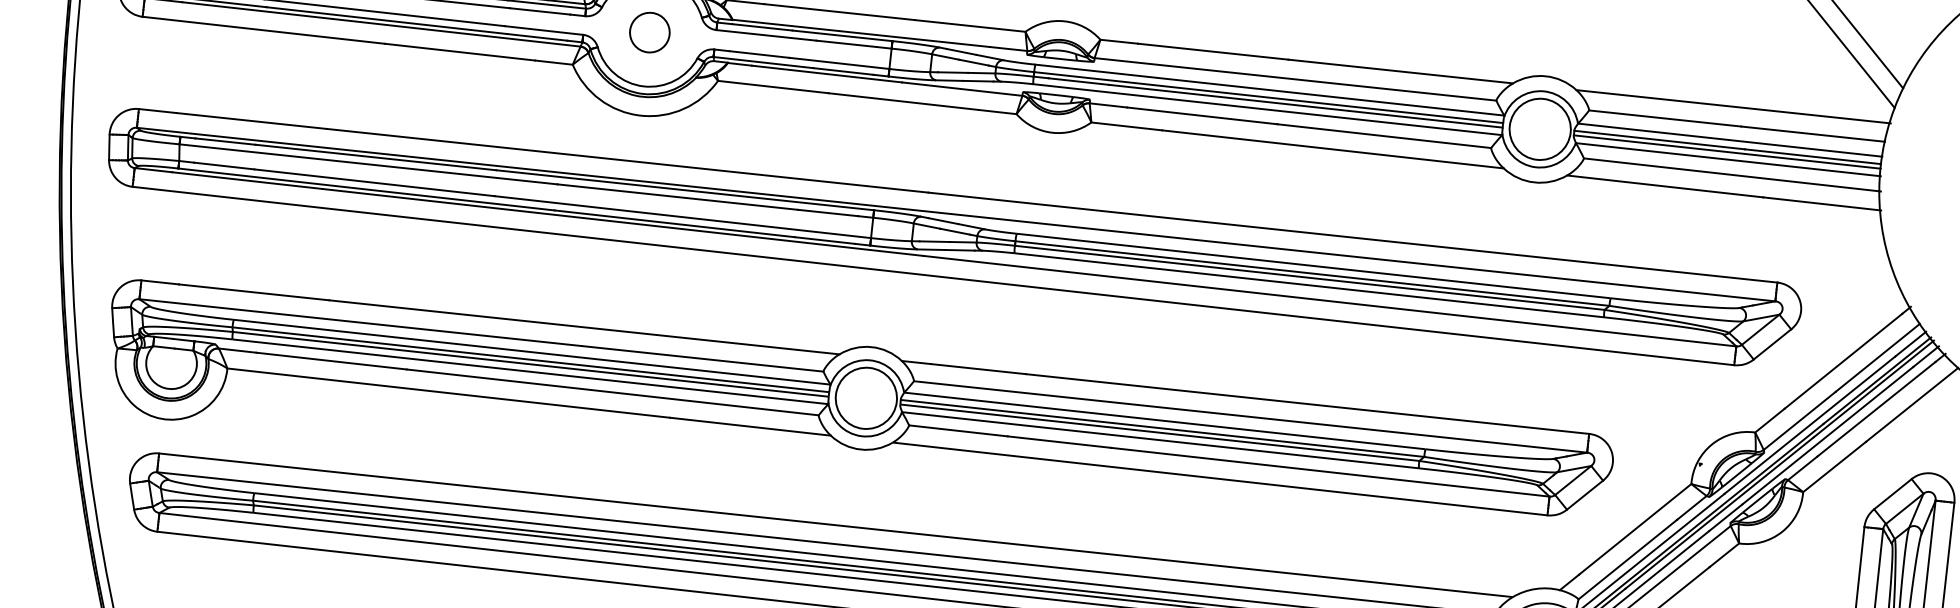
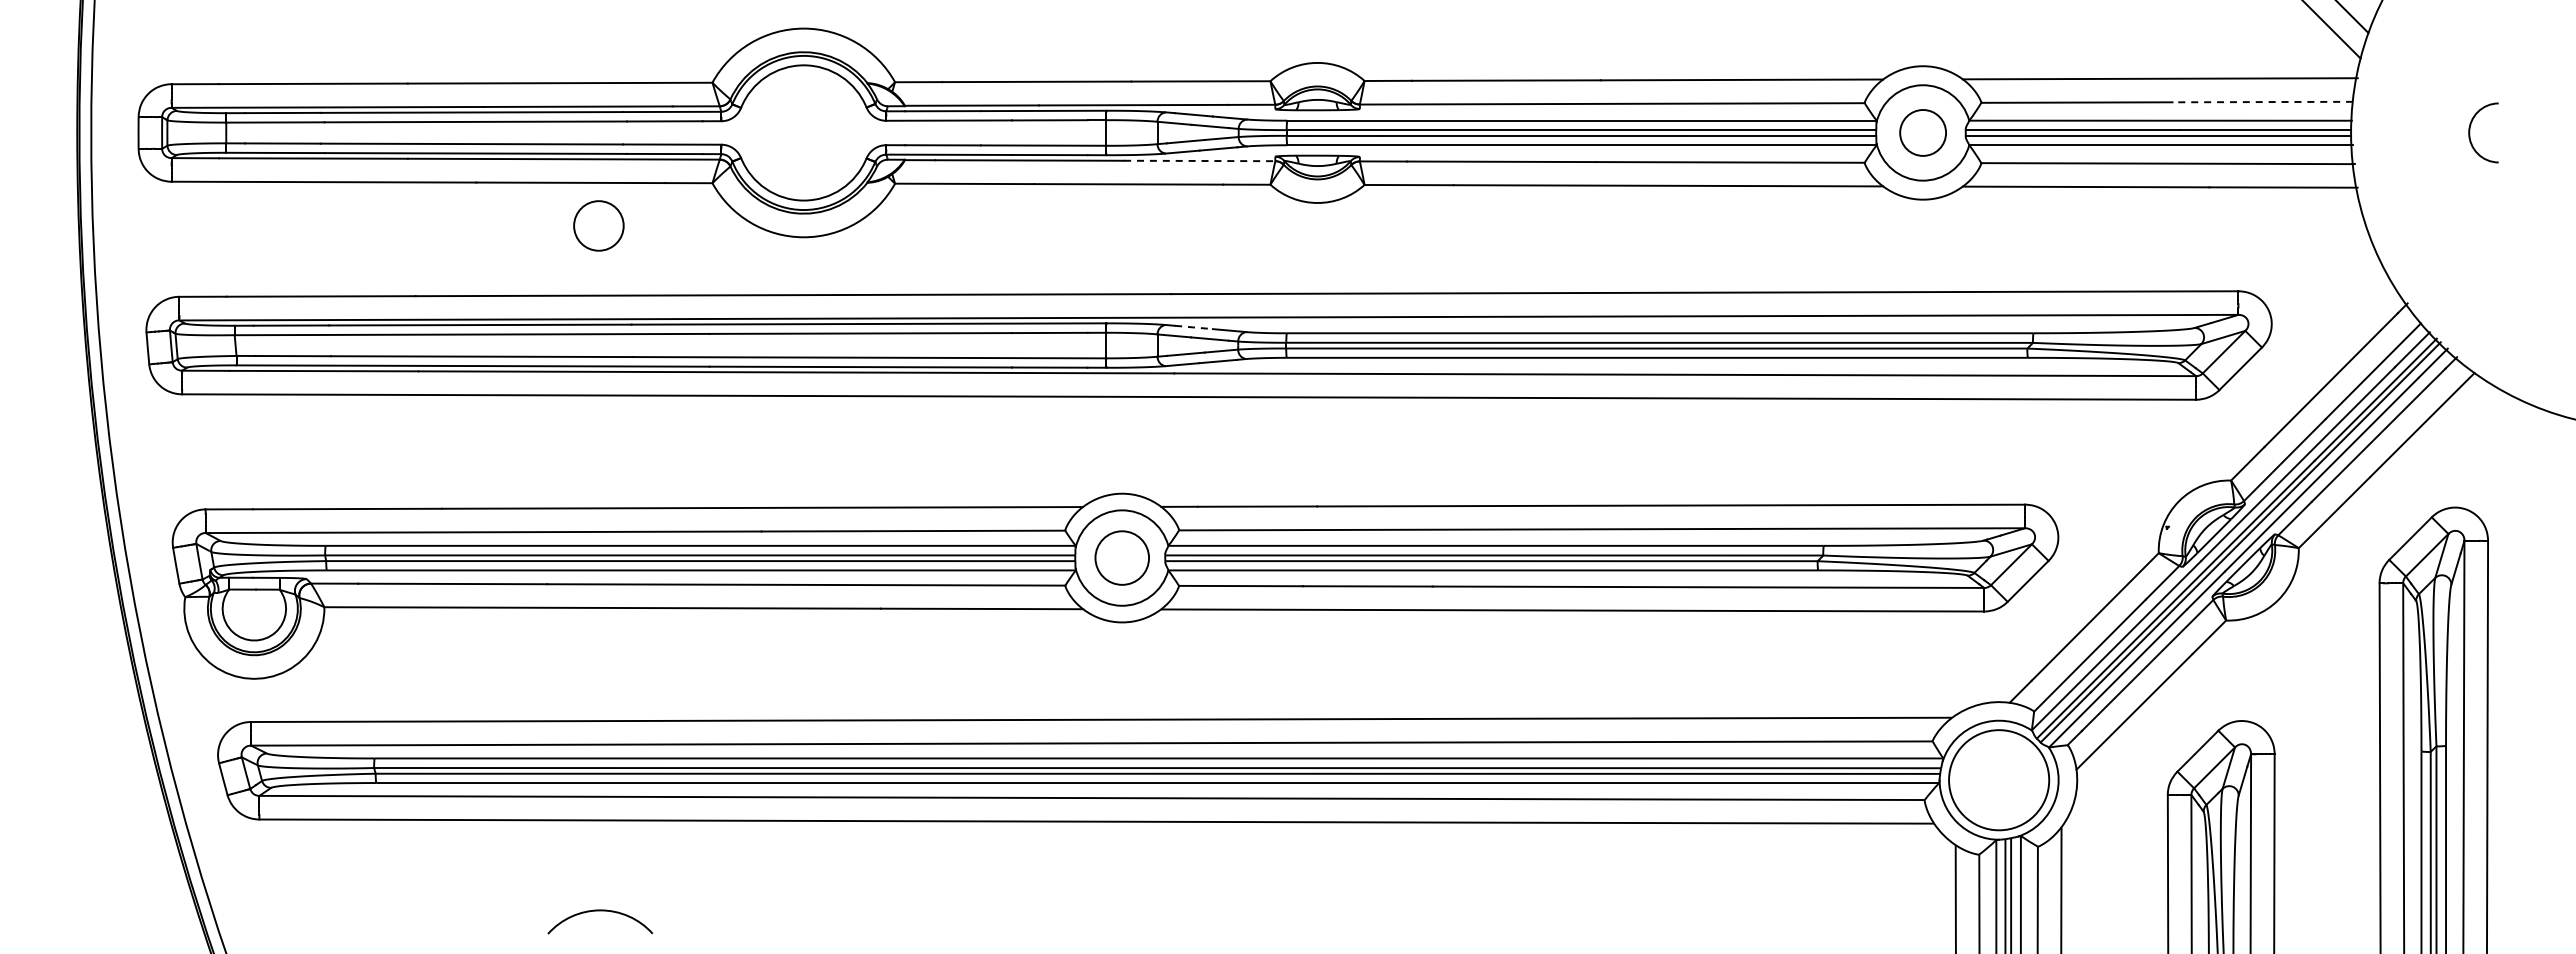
circle: (649, 32) -> (598, 225), moved
line: (962, 88) -> (1199, 160), solid -> dashed
circle: (1539, 128) -> (1922, 132), size x0.6
line: (1812, 134) -> (2262, 102), solid -> dashed
line: (943, 221) -> (1194, 327), solid -> dashed
circle: (865, 397) -> (1121, 557), size x0.7

